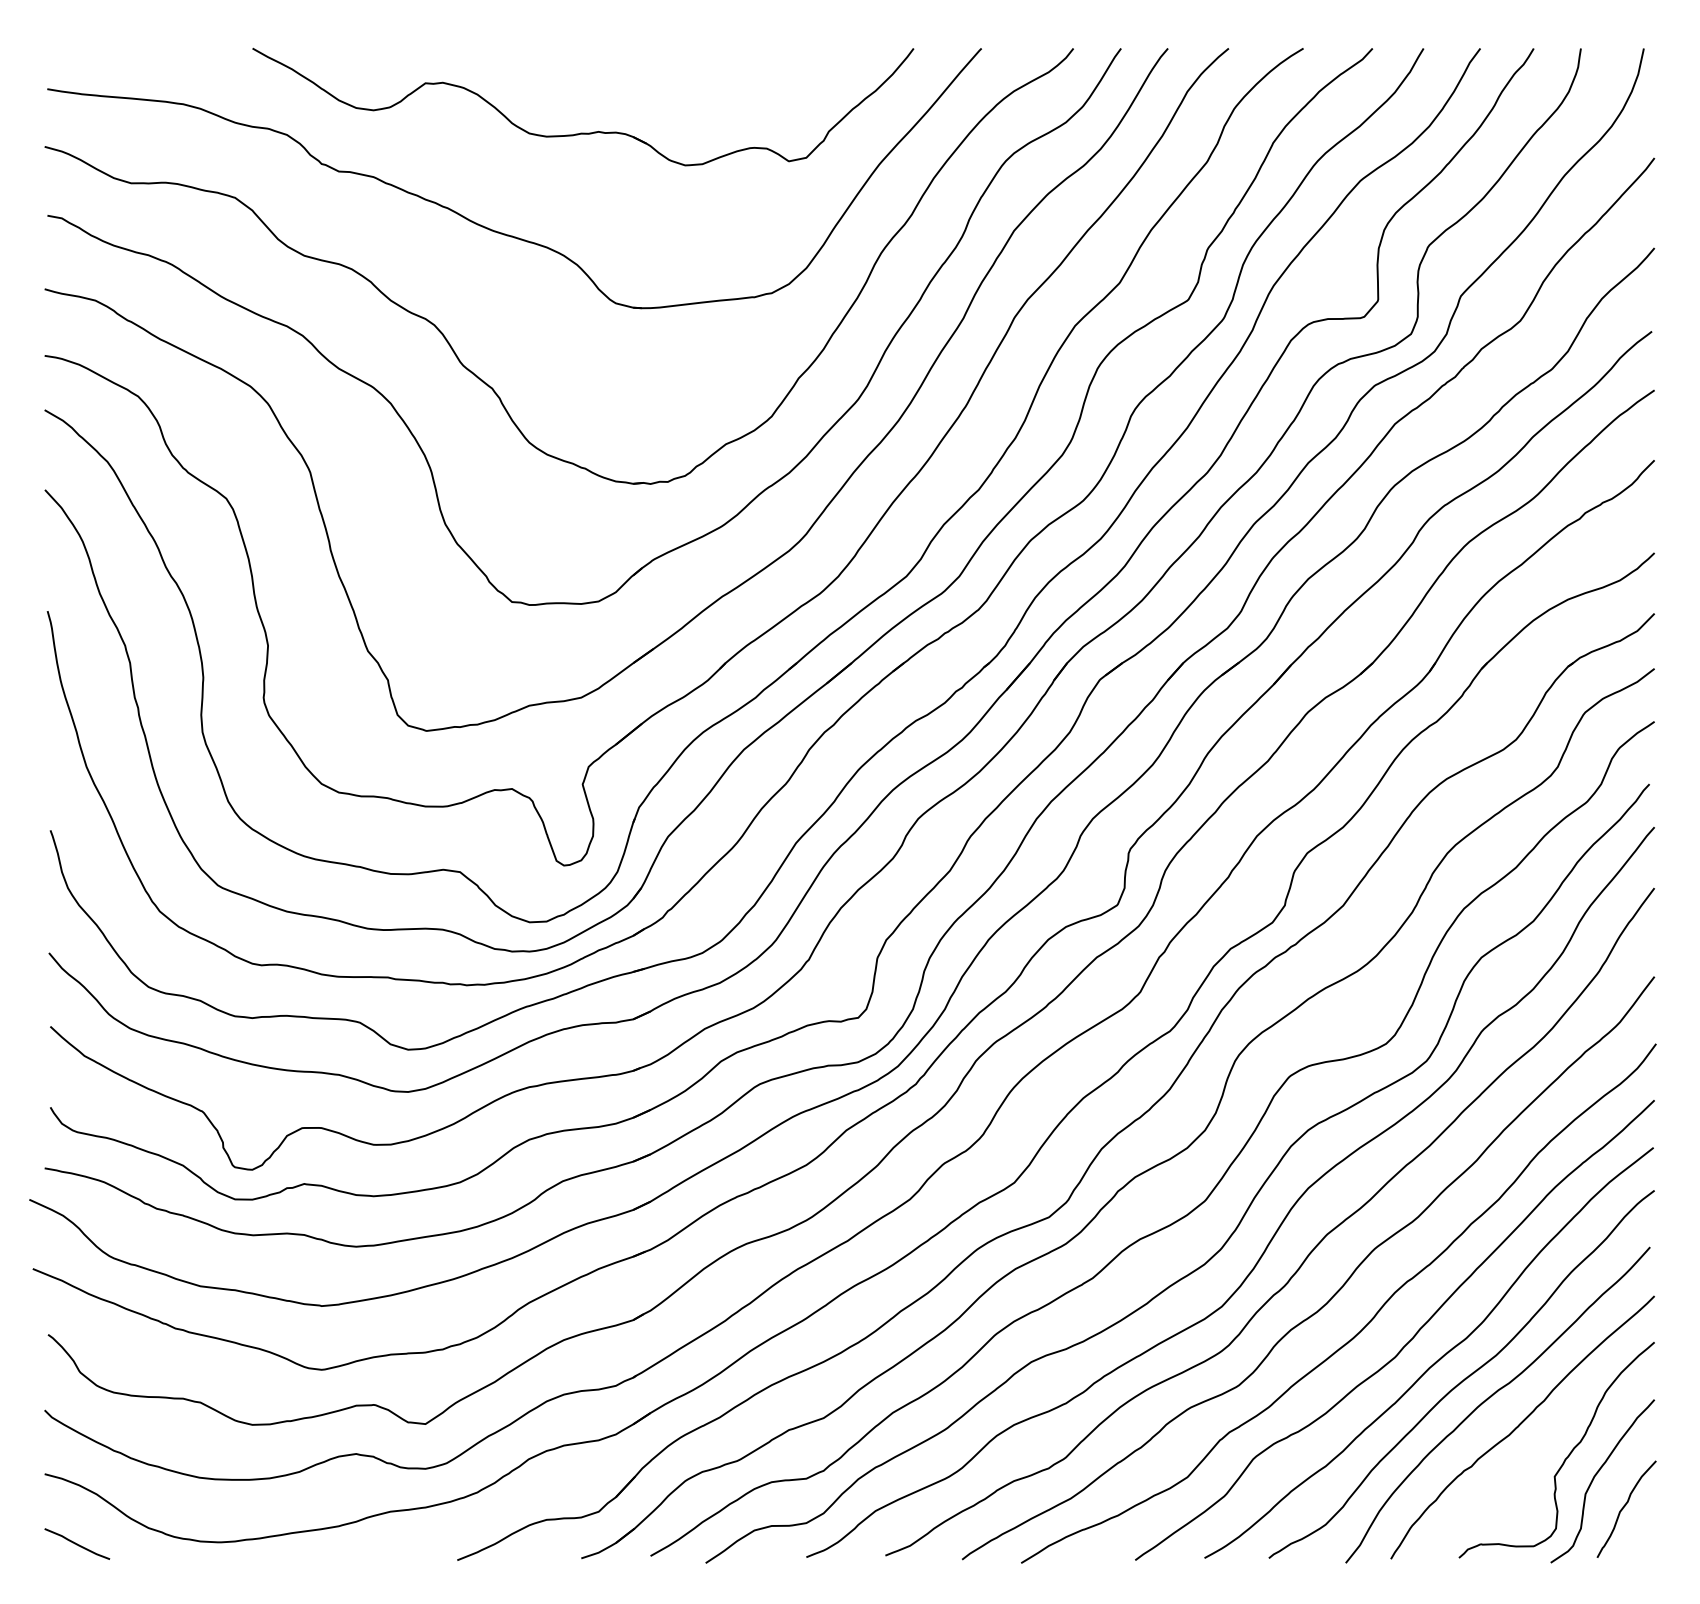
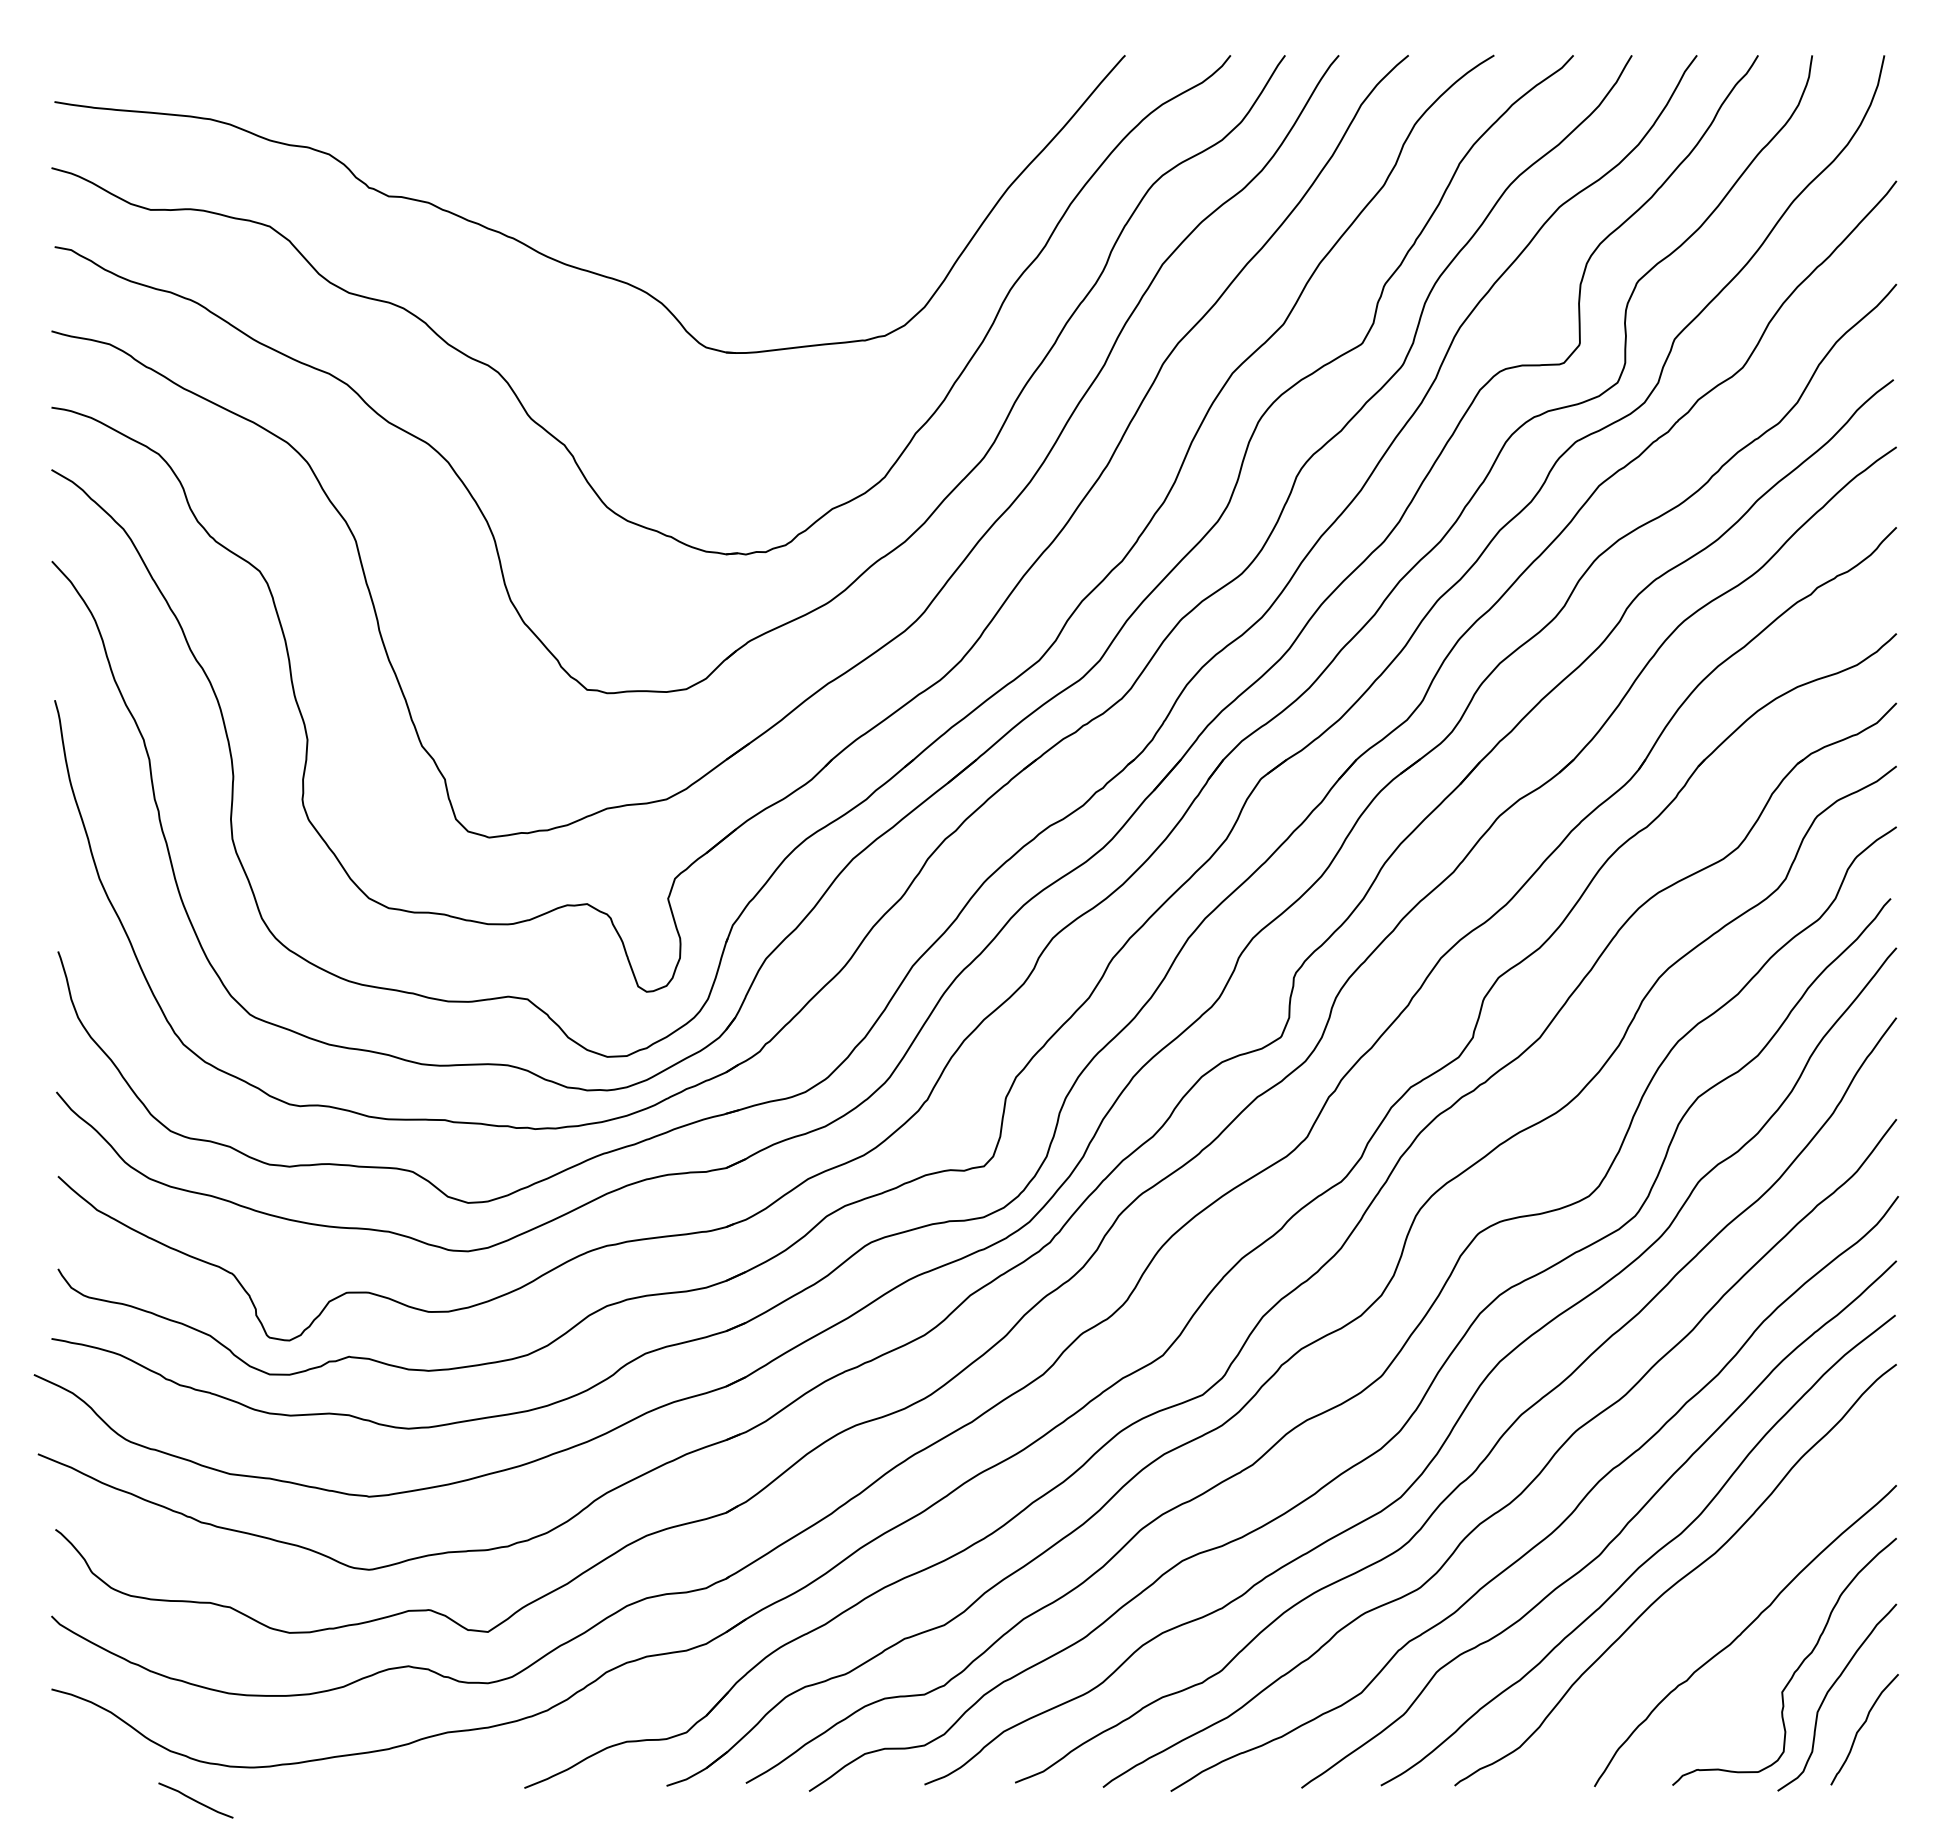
part: (583, 133) -> (668, 152), removed
curve: (1491, 1397) -> (1709, 1601), removed
curve: (76, 1544) -> (195, 1800), moved

